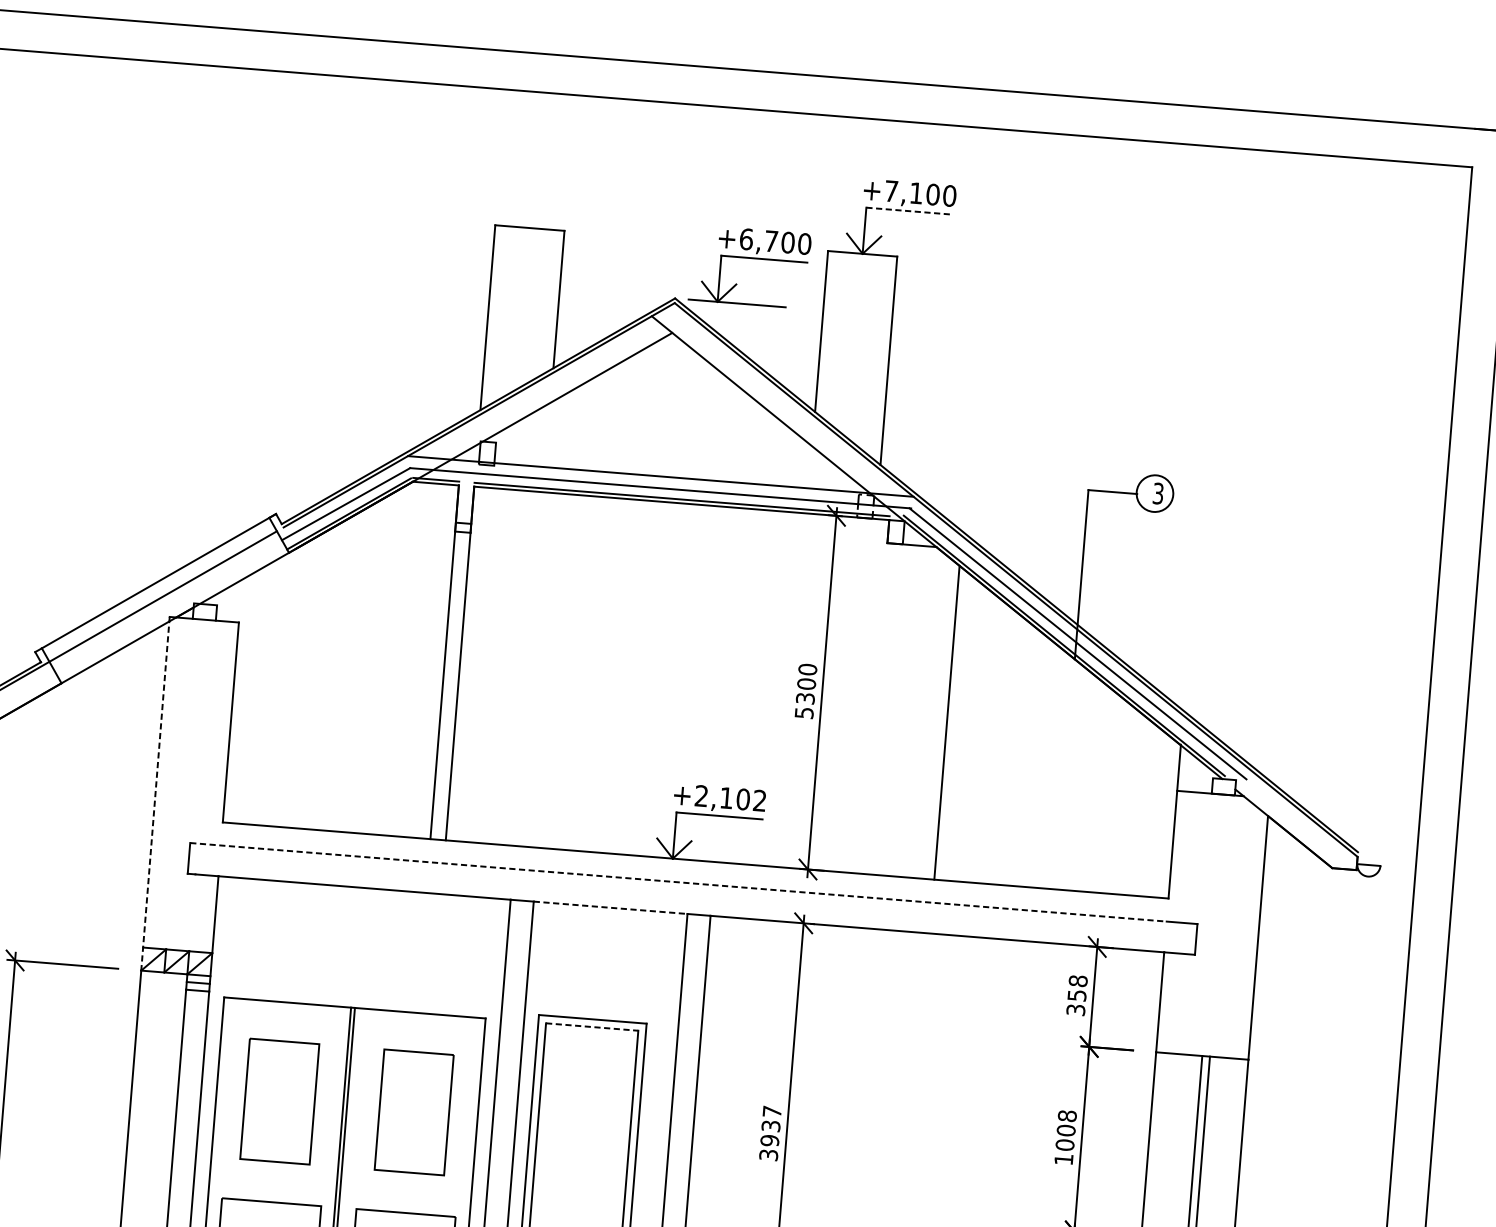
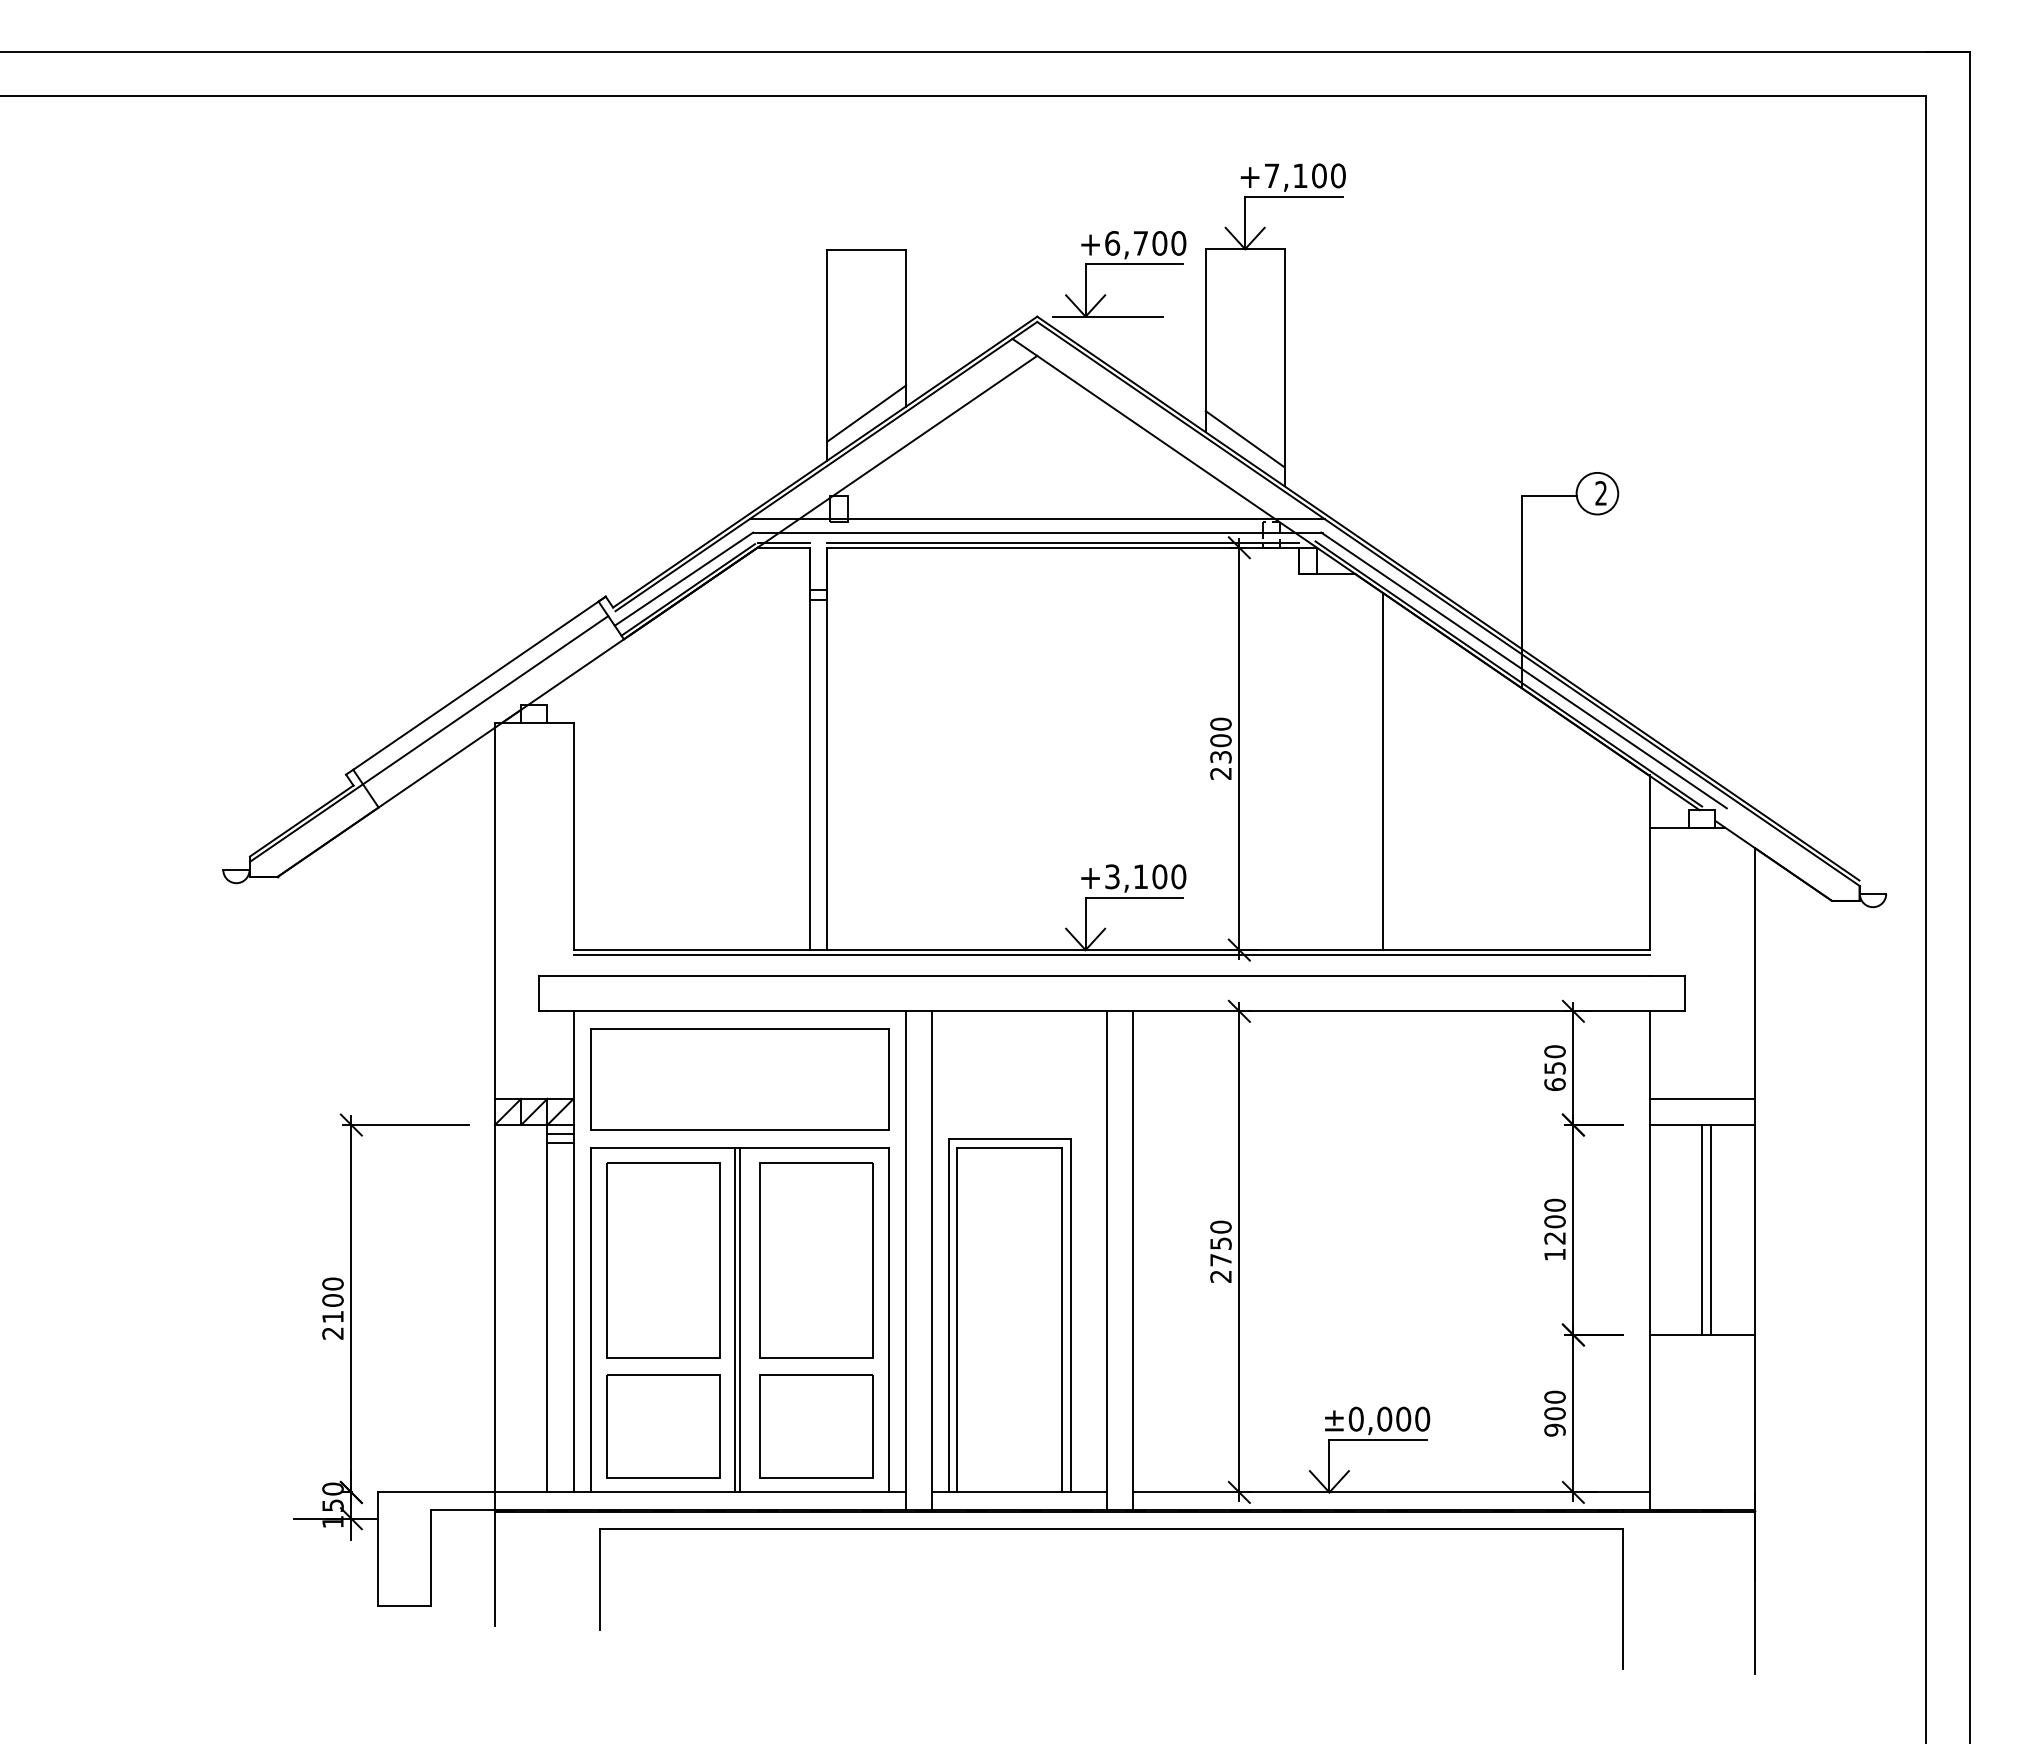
line: (909, 211) -> (1294, 196), dashed -> solid
line: (518, 371) -> (866, 413), added
line: (848, 421) -> (1244, 439), added
text: (1157, 493) -> (1600, 493), 3 -> 2
text: (803, 712) -> (1220, 773), 5300 -> 2300
line: (155, 794) -> (494, 924), dashed -> solid
text: (730, 798) -> (1145, 876), +2,102 -> +3,100
line: (695, 864) -> (1111, 954), added
line: (678, 882) -> (1094, 976), dashed -> solid
line: (611, 907) -> (1020, 1011), dashed -> solid
part: (359, 947) -> (739, 1079), added
text: (1076, 995) -> (1554, 1068), 358 -> 650
line: (592, 1026) -> (1010, 1147), dashed -> solid
line: (1203, 1032) -> (1701, 1098), added
part: (279, 1101) -> (663, 1260), size x1.43
part: (414, 1112) -> (816, 1260), size x1.43
text: (1065, 1130) -> (1554, 1221), 1008 -> 1200
text: (770, 1133) -> (1220, 1251), 3937 -> 2750

